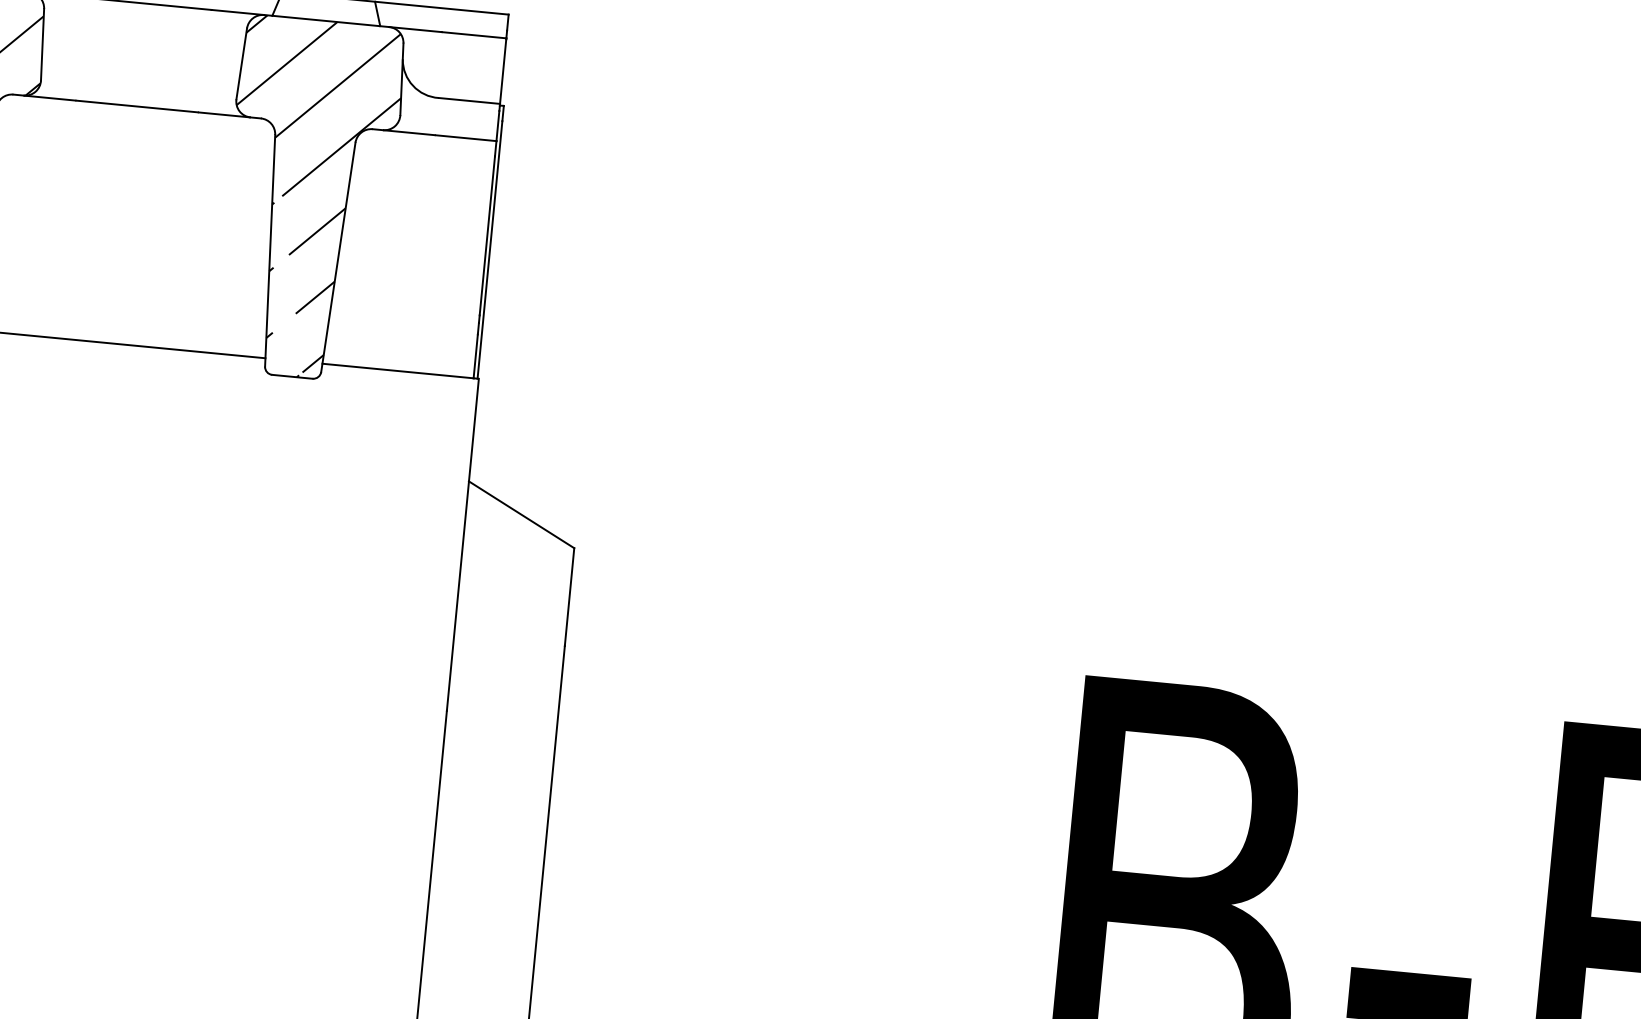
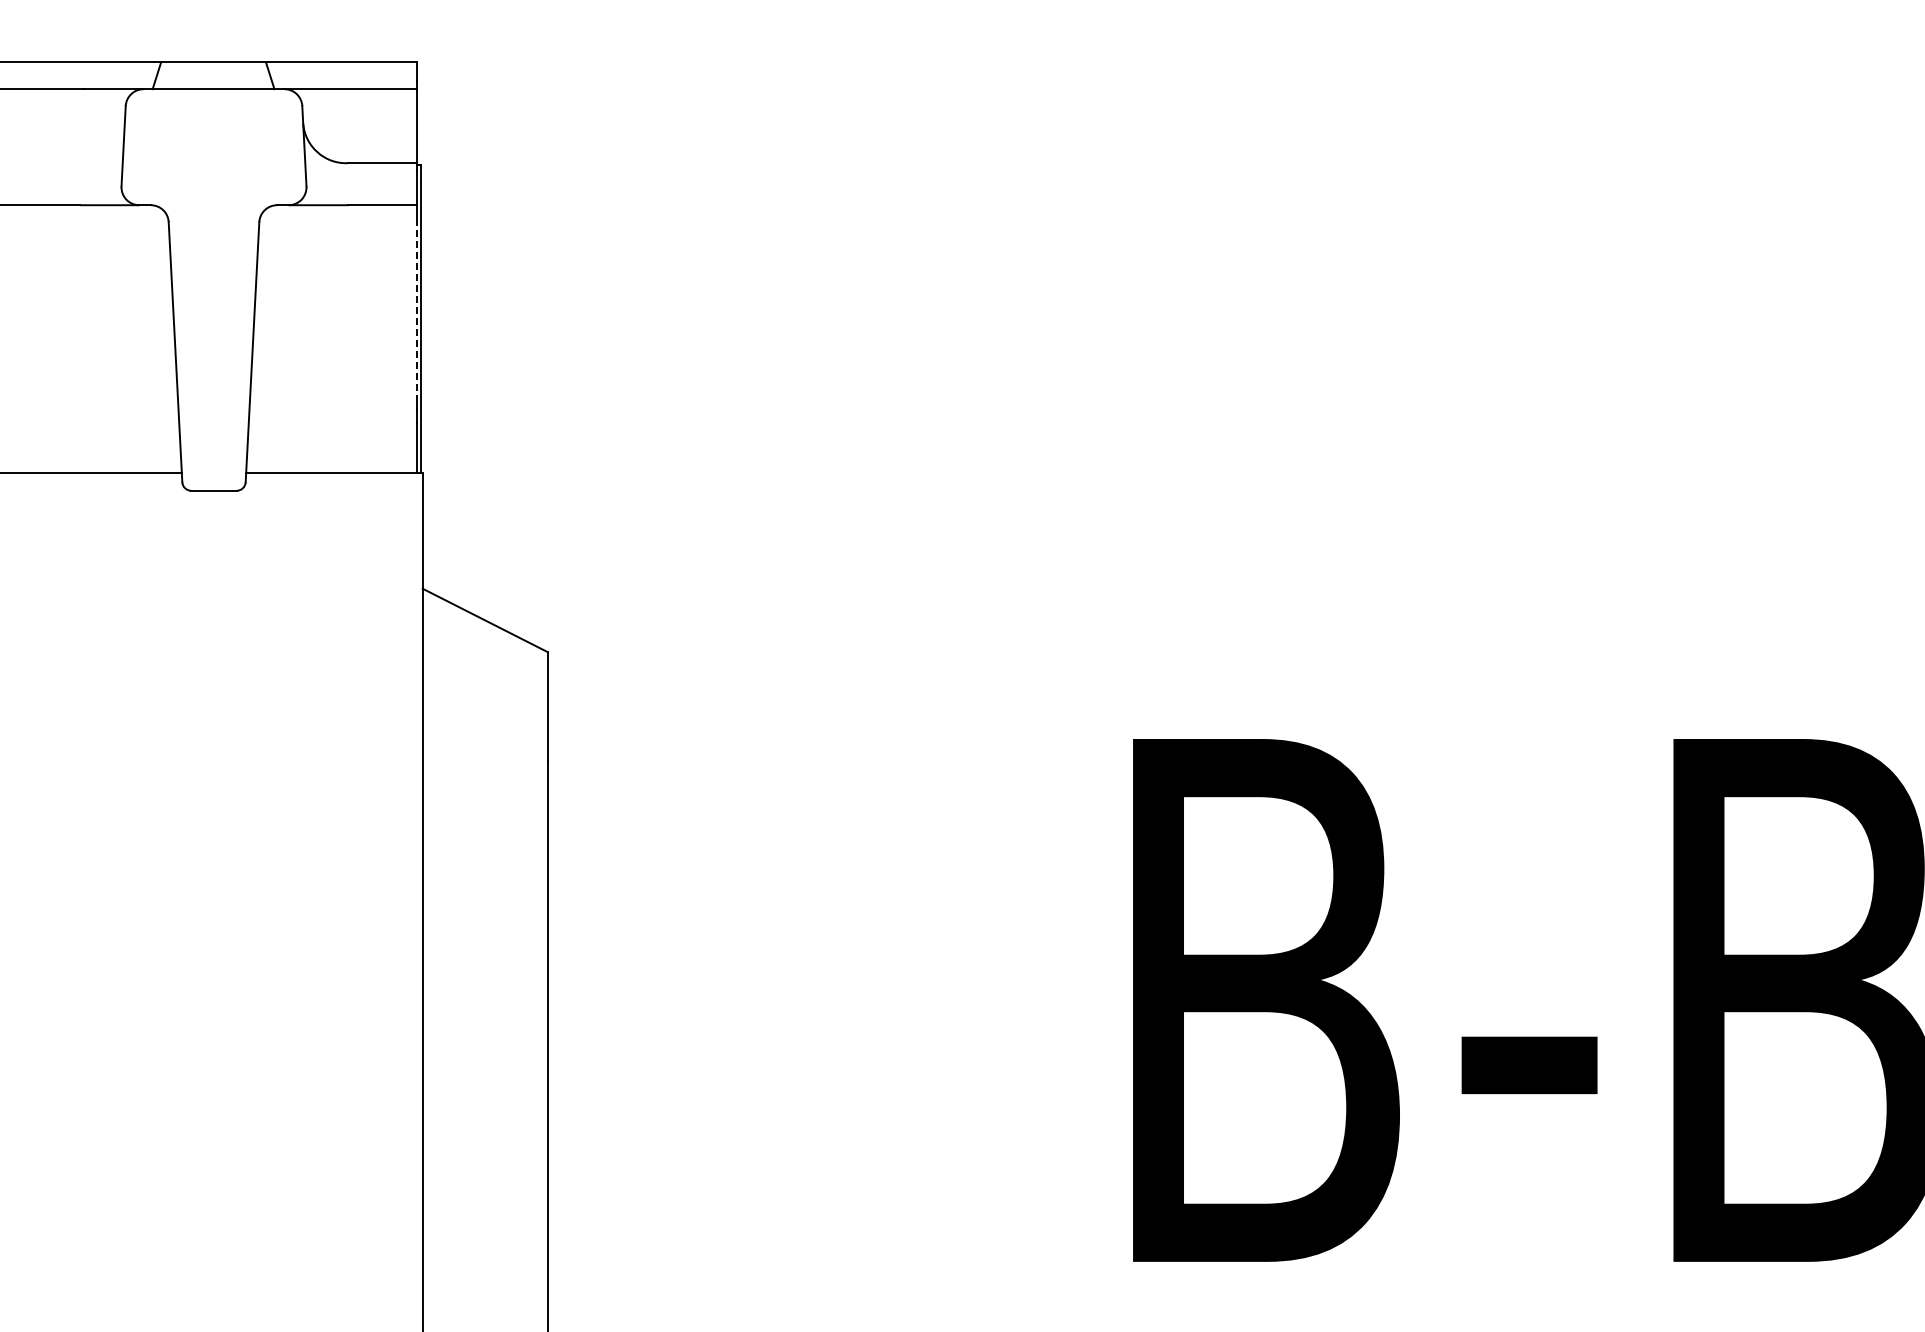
hatch: (309, 198) -> (213, 289), removed
line: (487, 236) -> (416, 312), solid -> dashed

